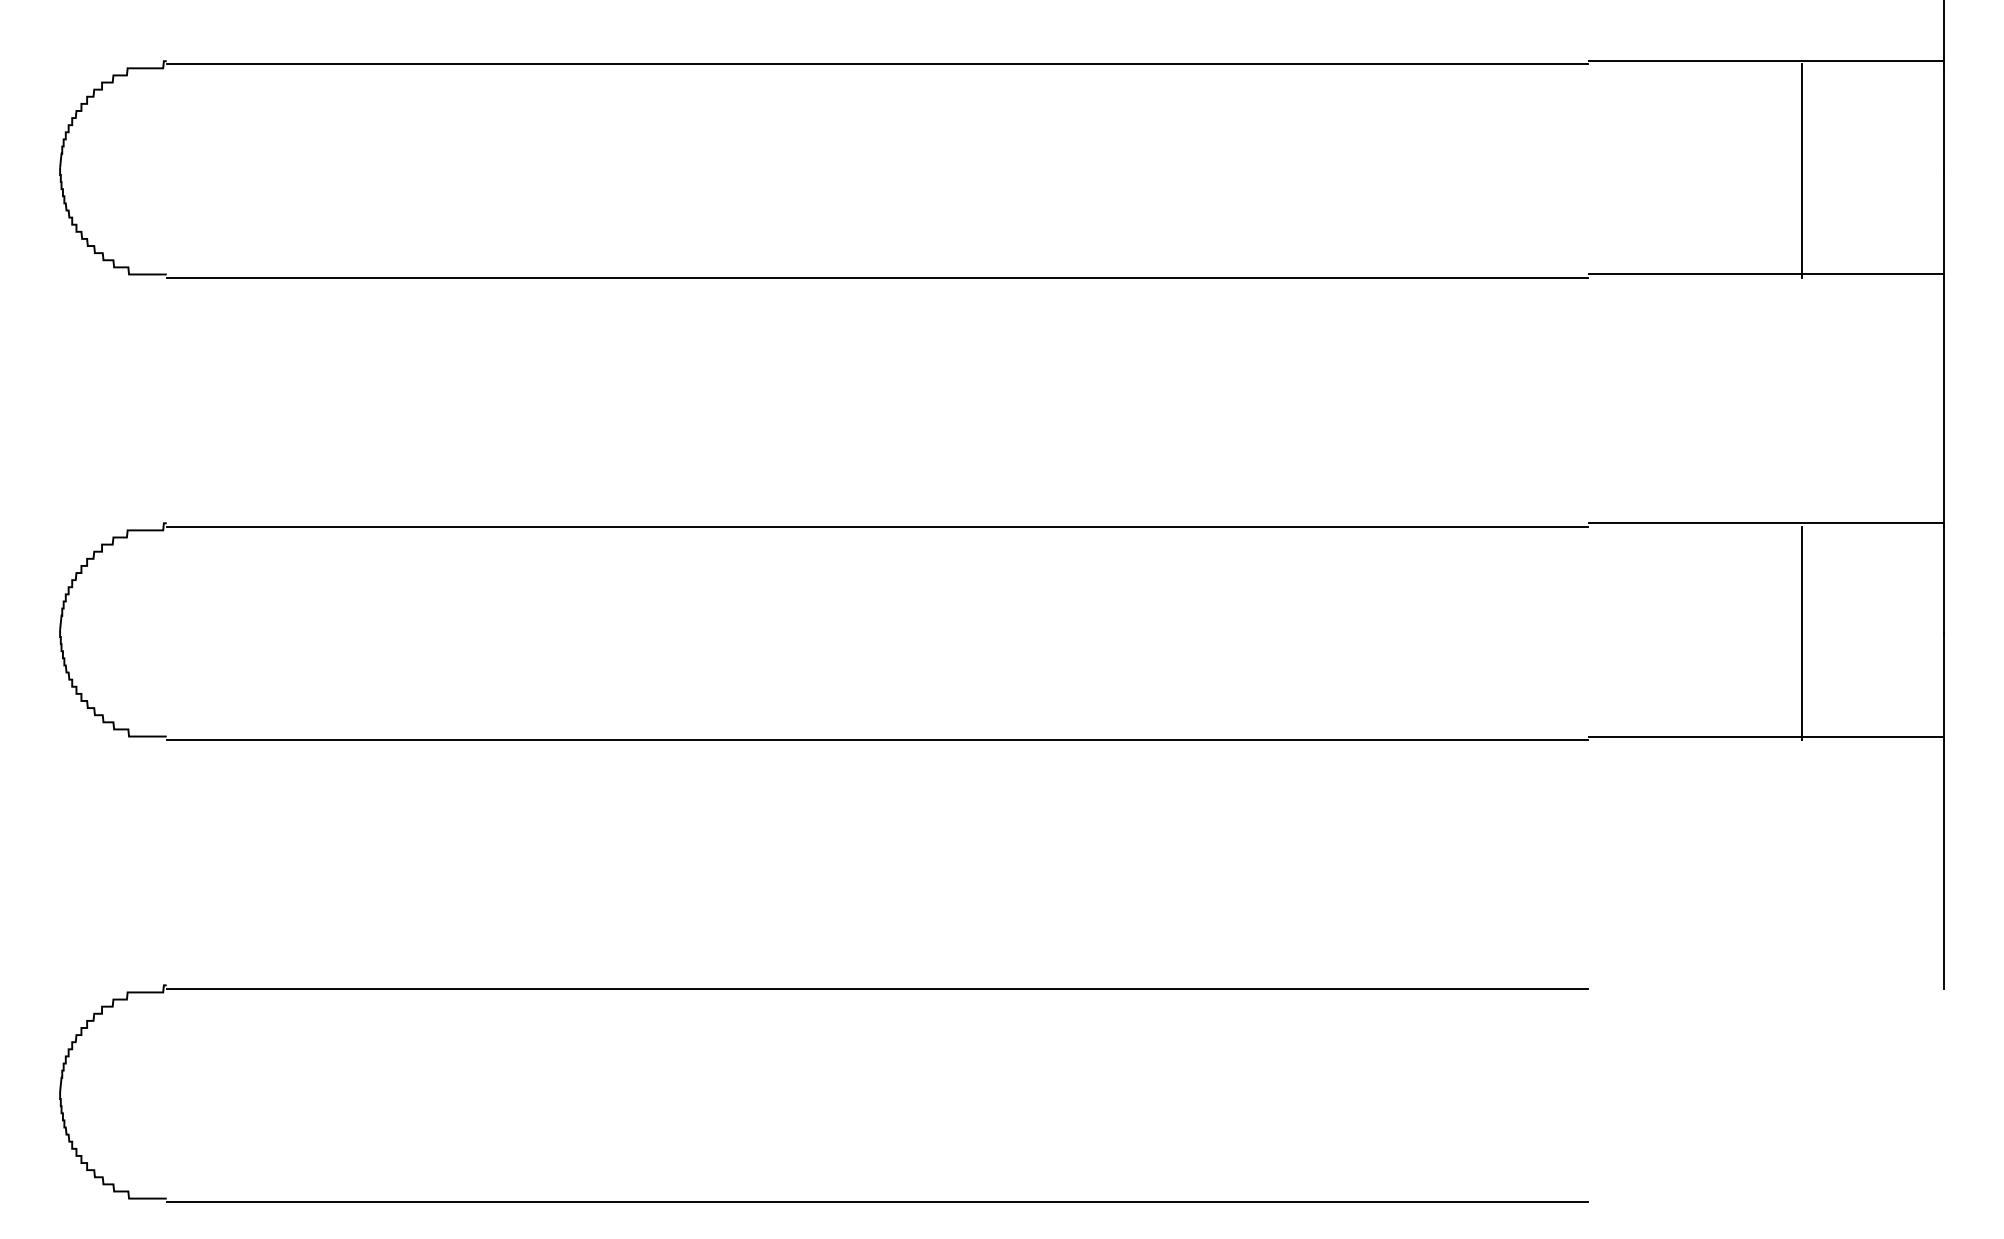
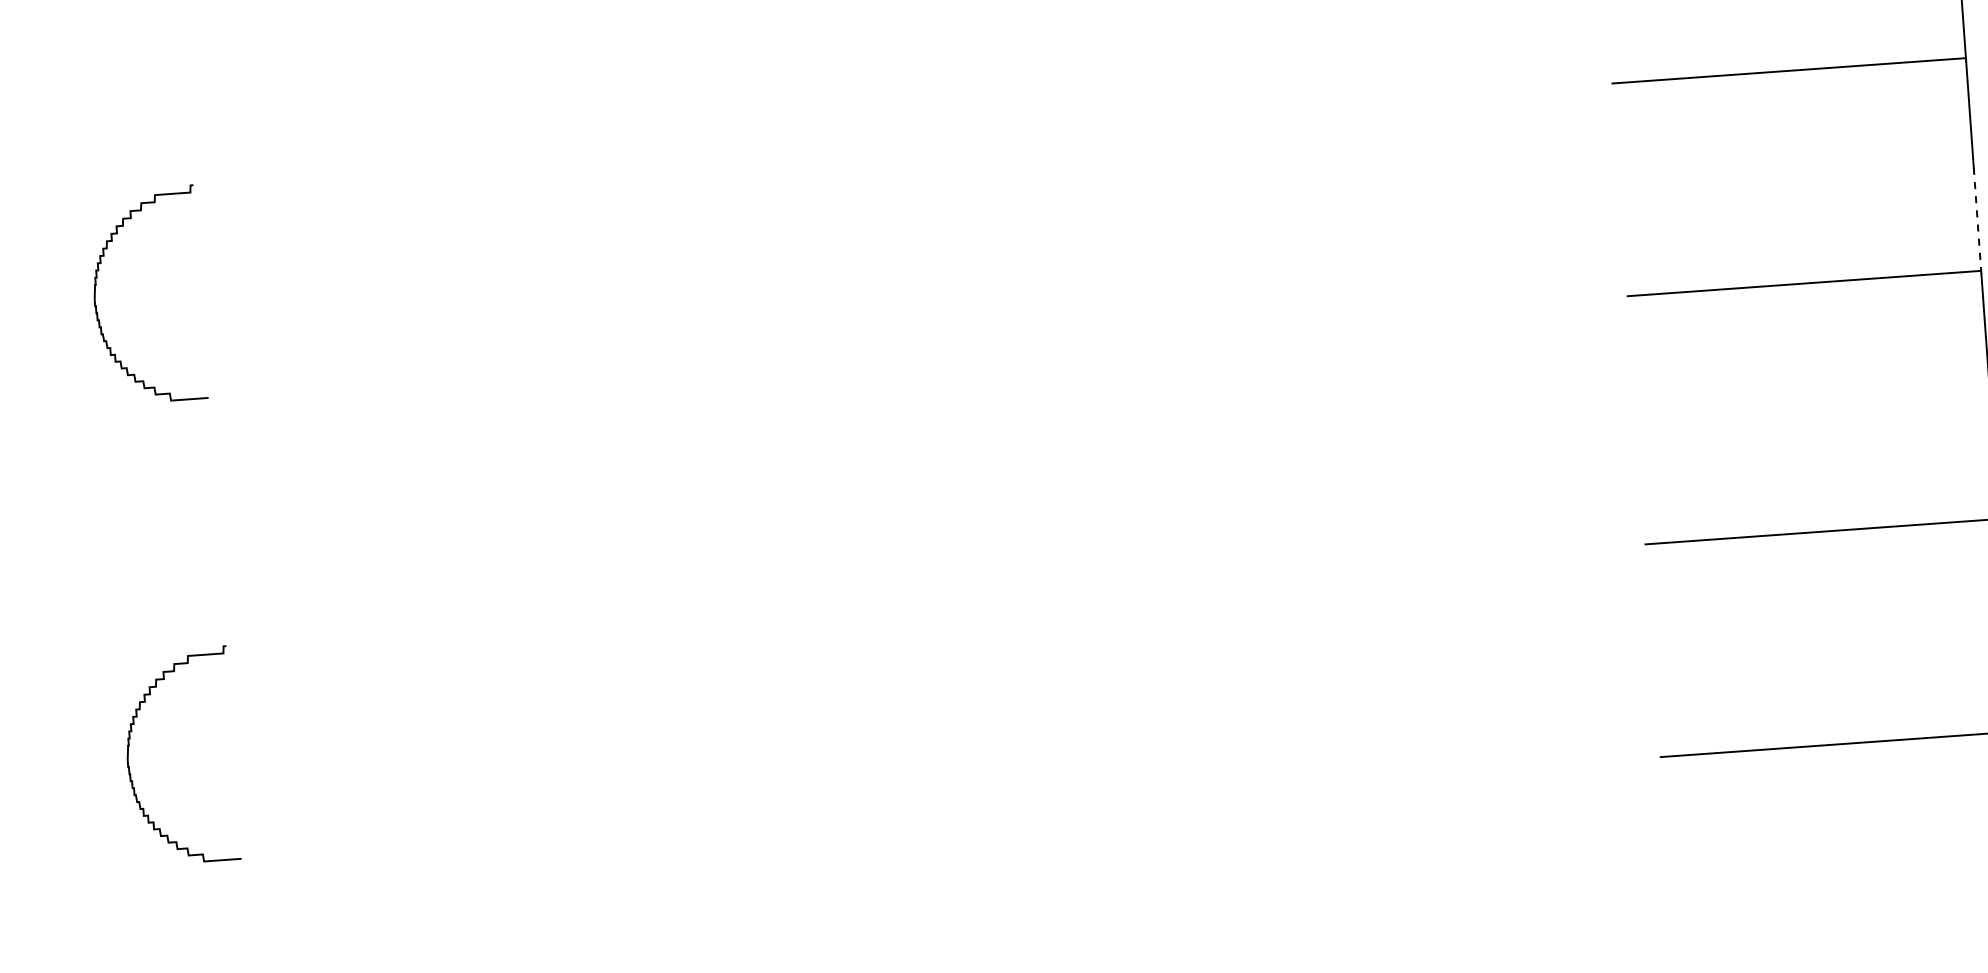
line: (877, 64) -> (902, 137), removed
line: (1801, 170) -> (1831, 177), removed
line: (1943, 223) -> (1977, 220), solid -> dashed
line: (877, 277) -> (917, 350), removed
line: (877, 526) -> (935, 598), removed
line: (1801, 632) -> (1864, 638), removed
line: (877, 739) -> (950, 810), removed

